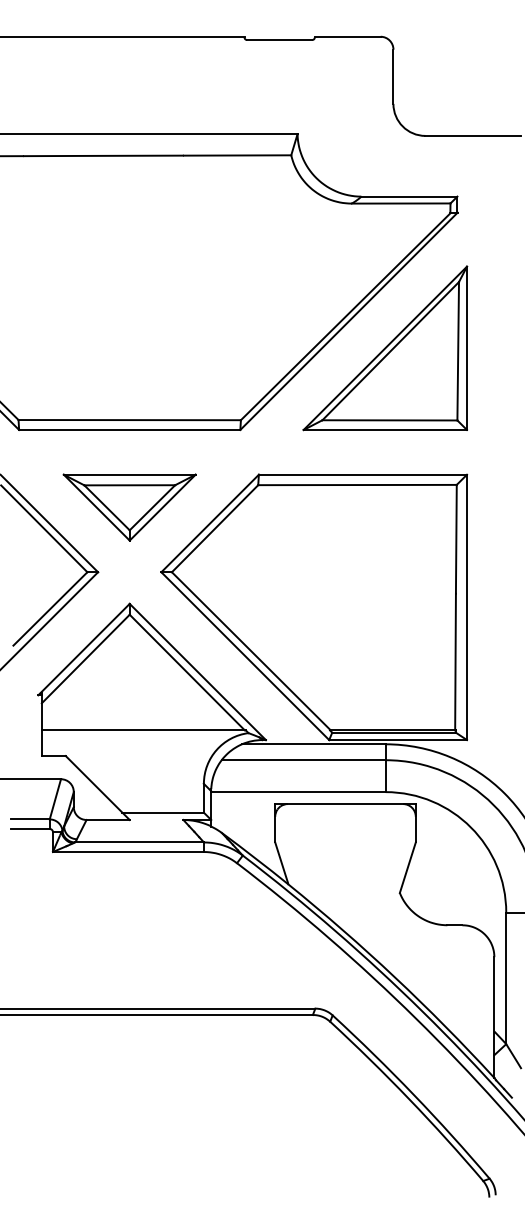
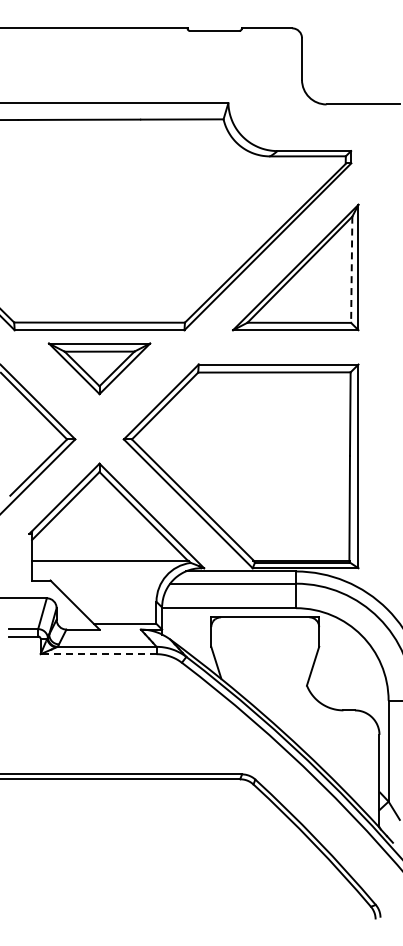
line: (457, 352) -> (351, 270), solid -> dashed
part: (129, 507) -> (99, 368), moved
line: (128, 852) -> (98, 654), solid -> dashed

